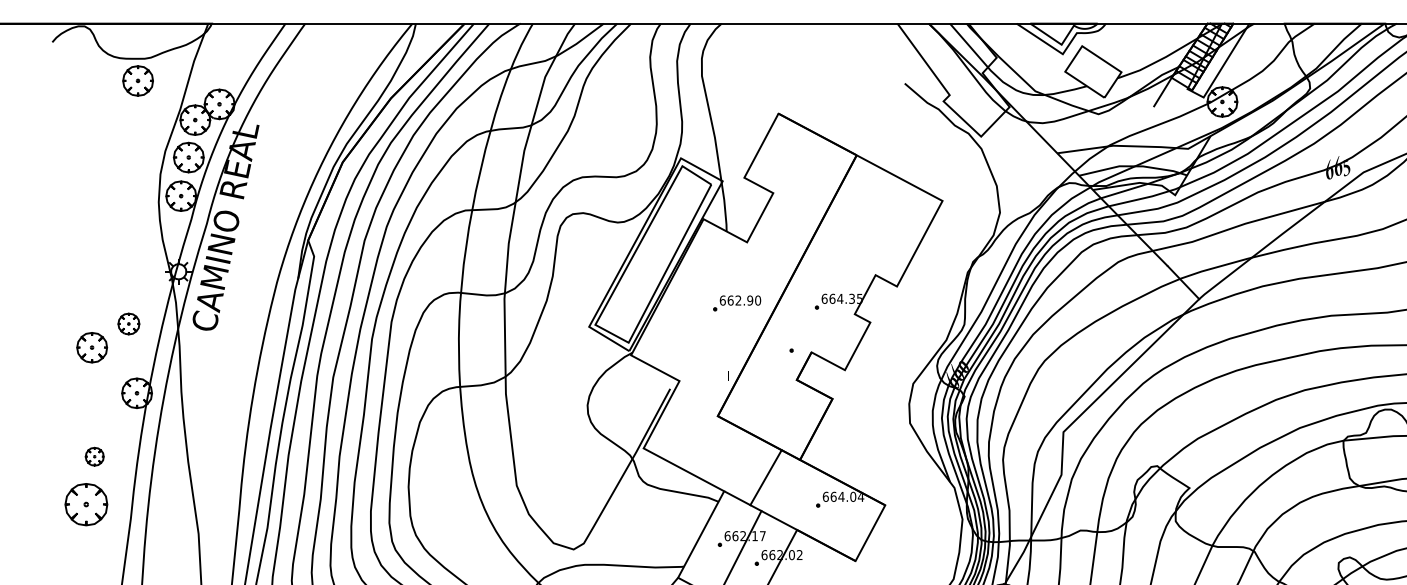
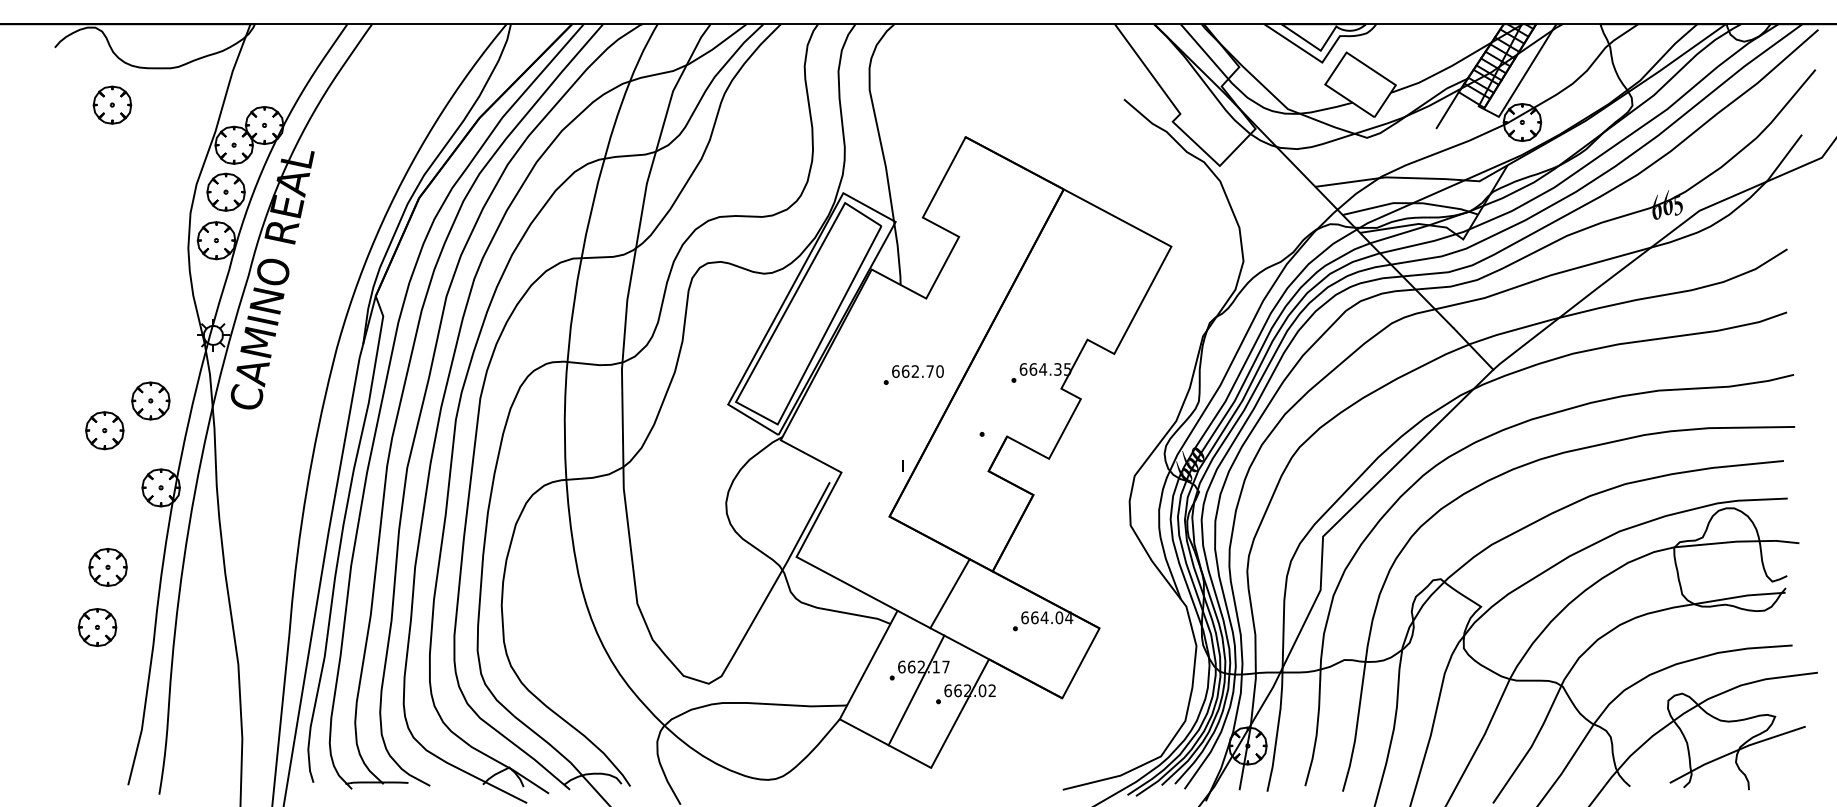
part: (138, 80) -> (112, 104), moved
text: (749, 300) -> (929, 371), 662.90 -> 662.70
part: (128, 323) -> (150, 400), size x1.43
part: (94, 456) -> (107, 567), size x1.67
part: (86, 504) -> (97, 627), size x0.71

